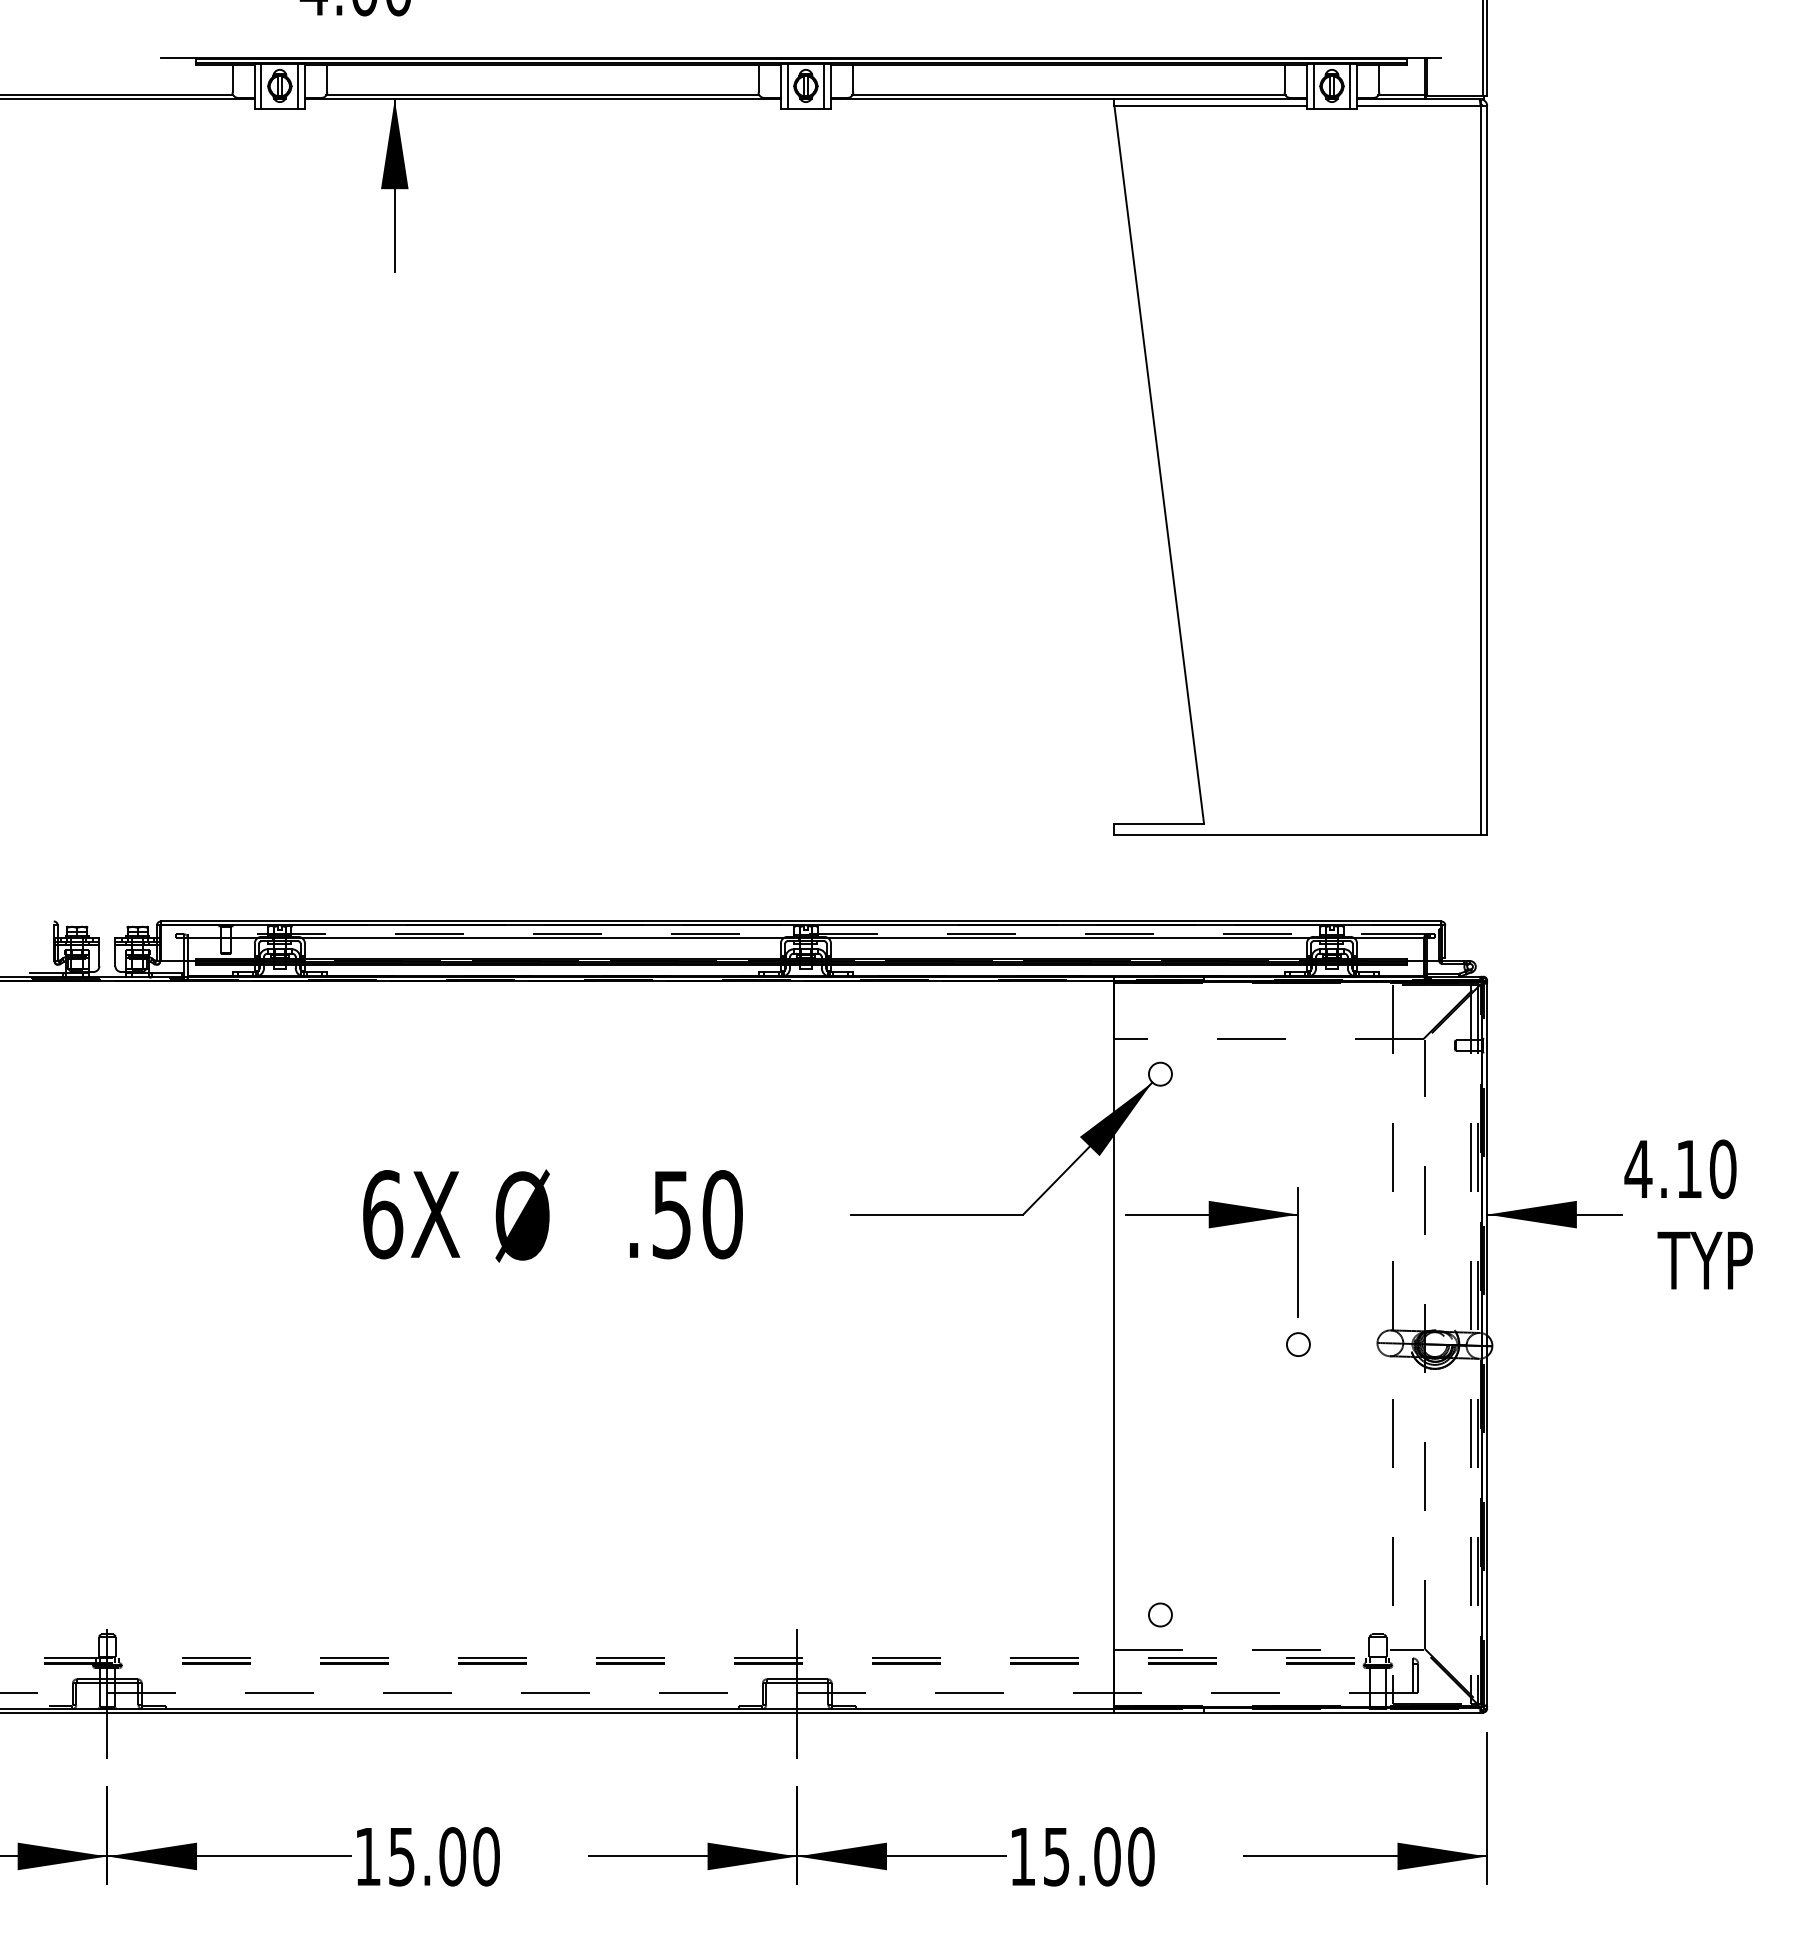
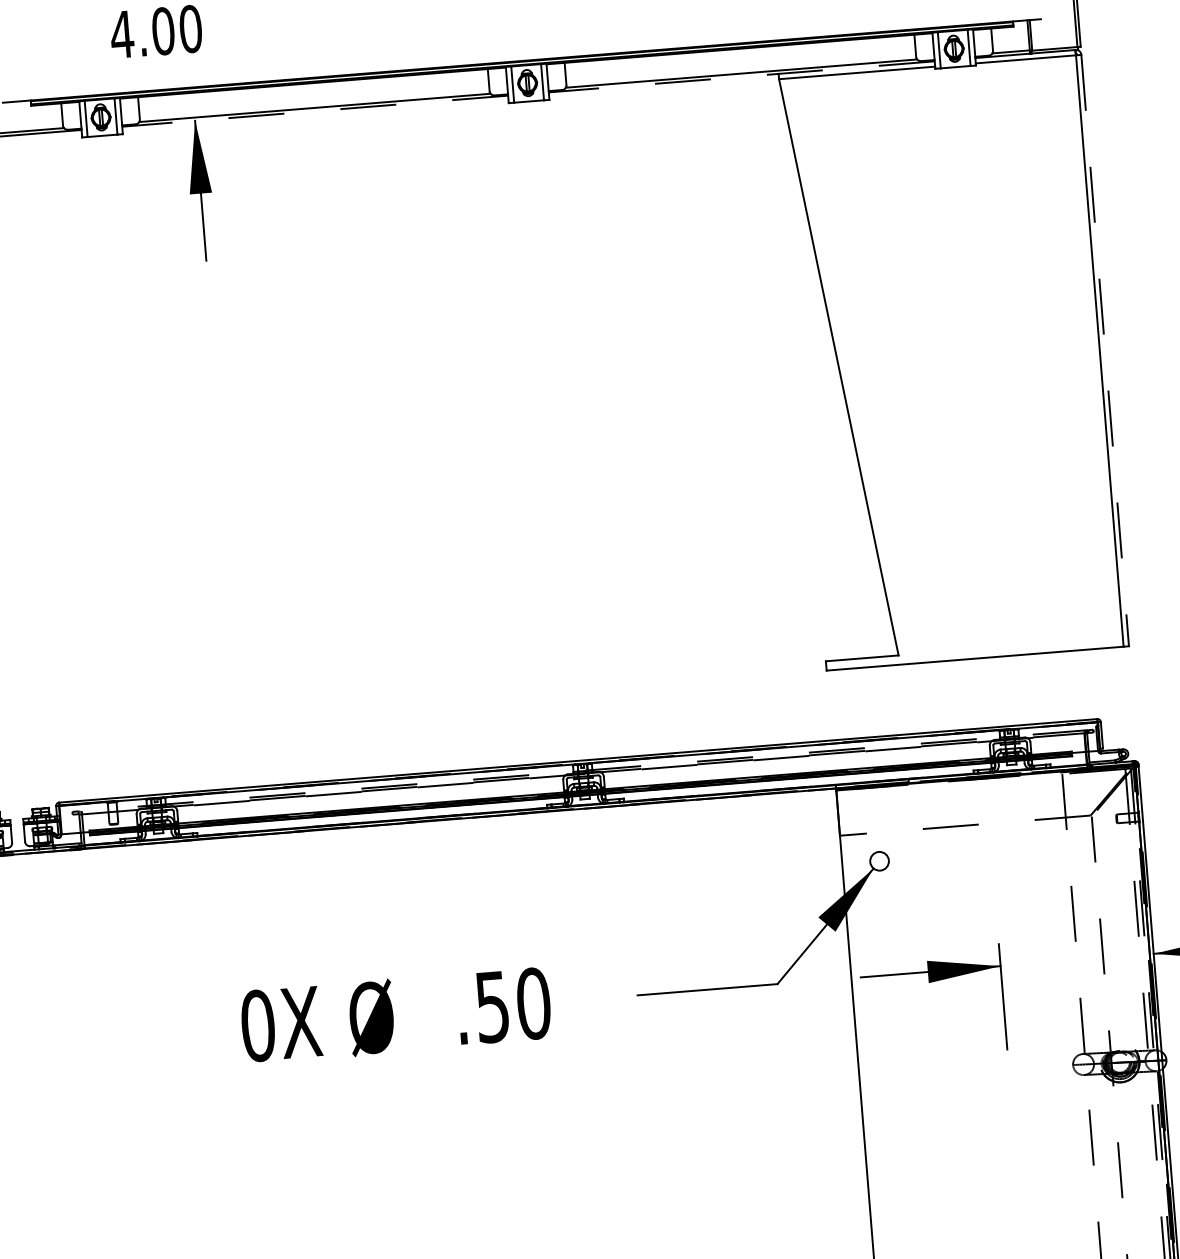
line: (542, 99) -> (314, 111), solid -> dashed
line: (1068, 99) -> (741, 76), solid -> dashed
line: (1487, 470) -> (1105, 350), solid -> dashed
text: (382, 1214) -> (257, 1025), 6X -> 0X
circle: (1298, 1344) -> (1009, 1071), removed

